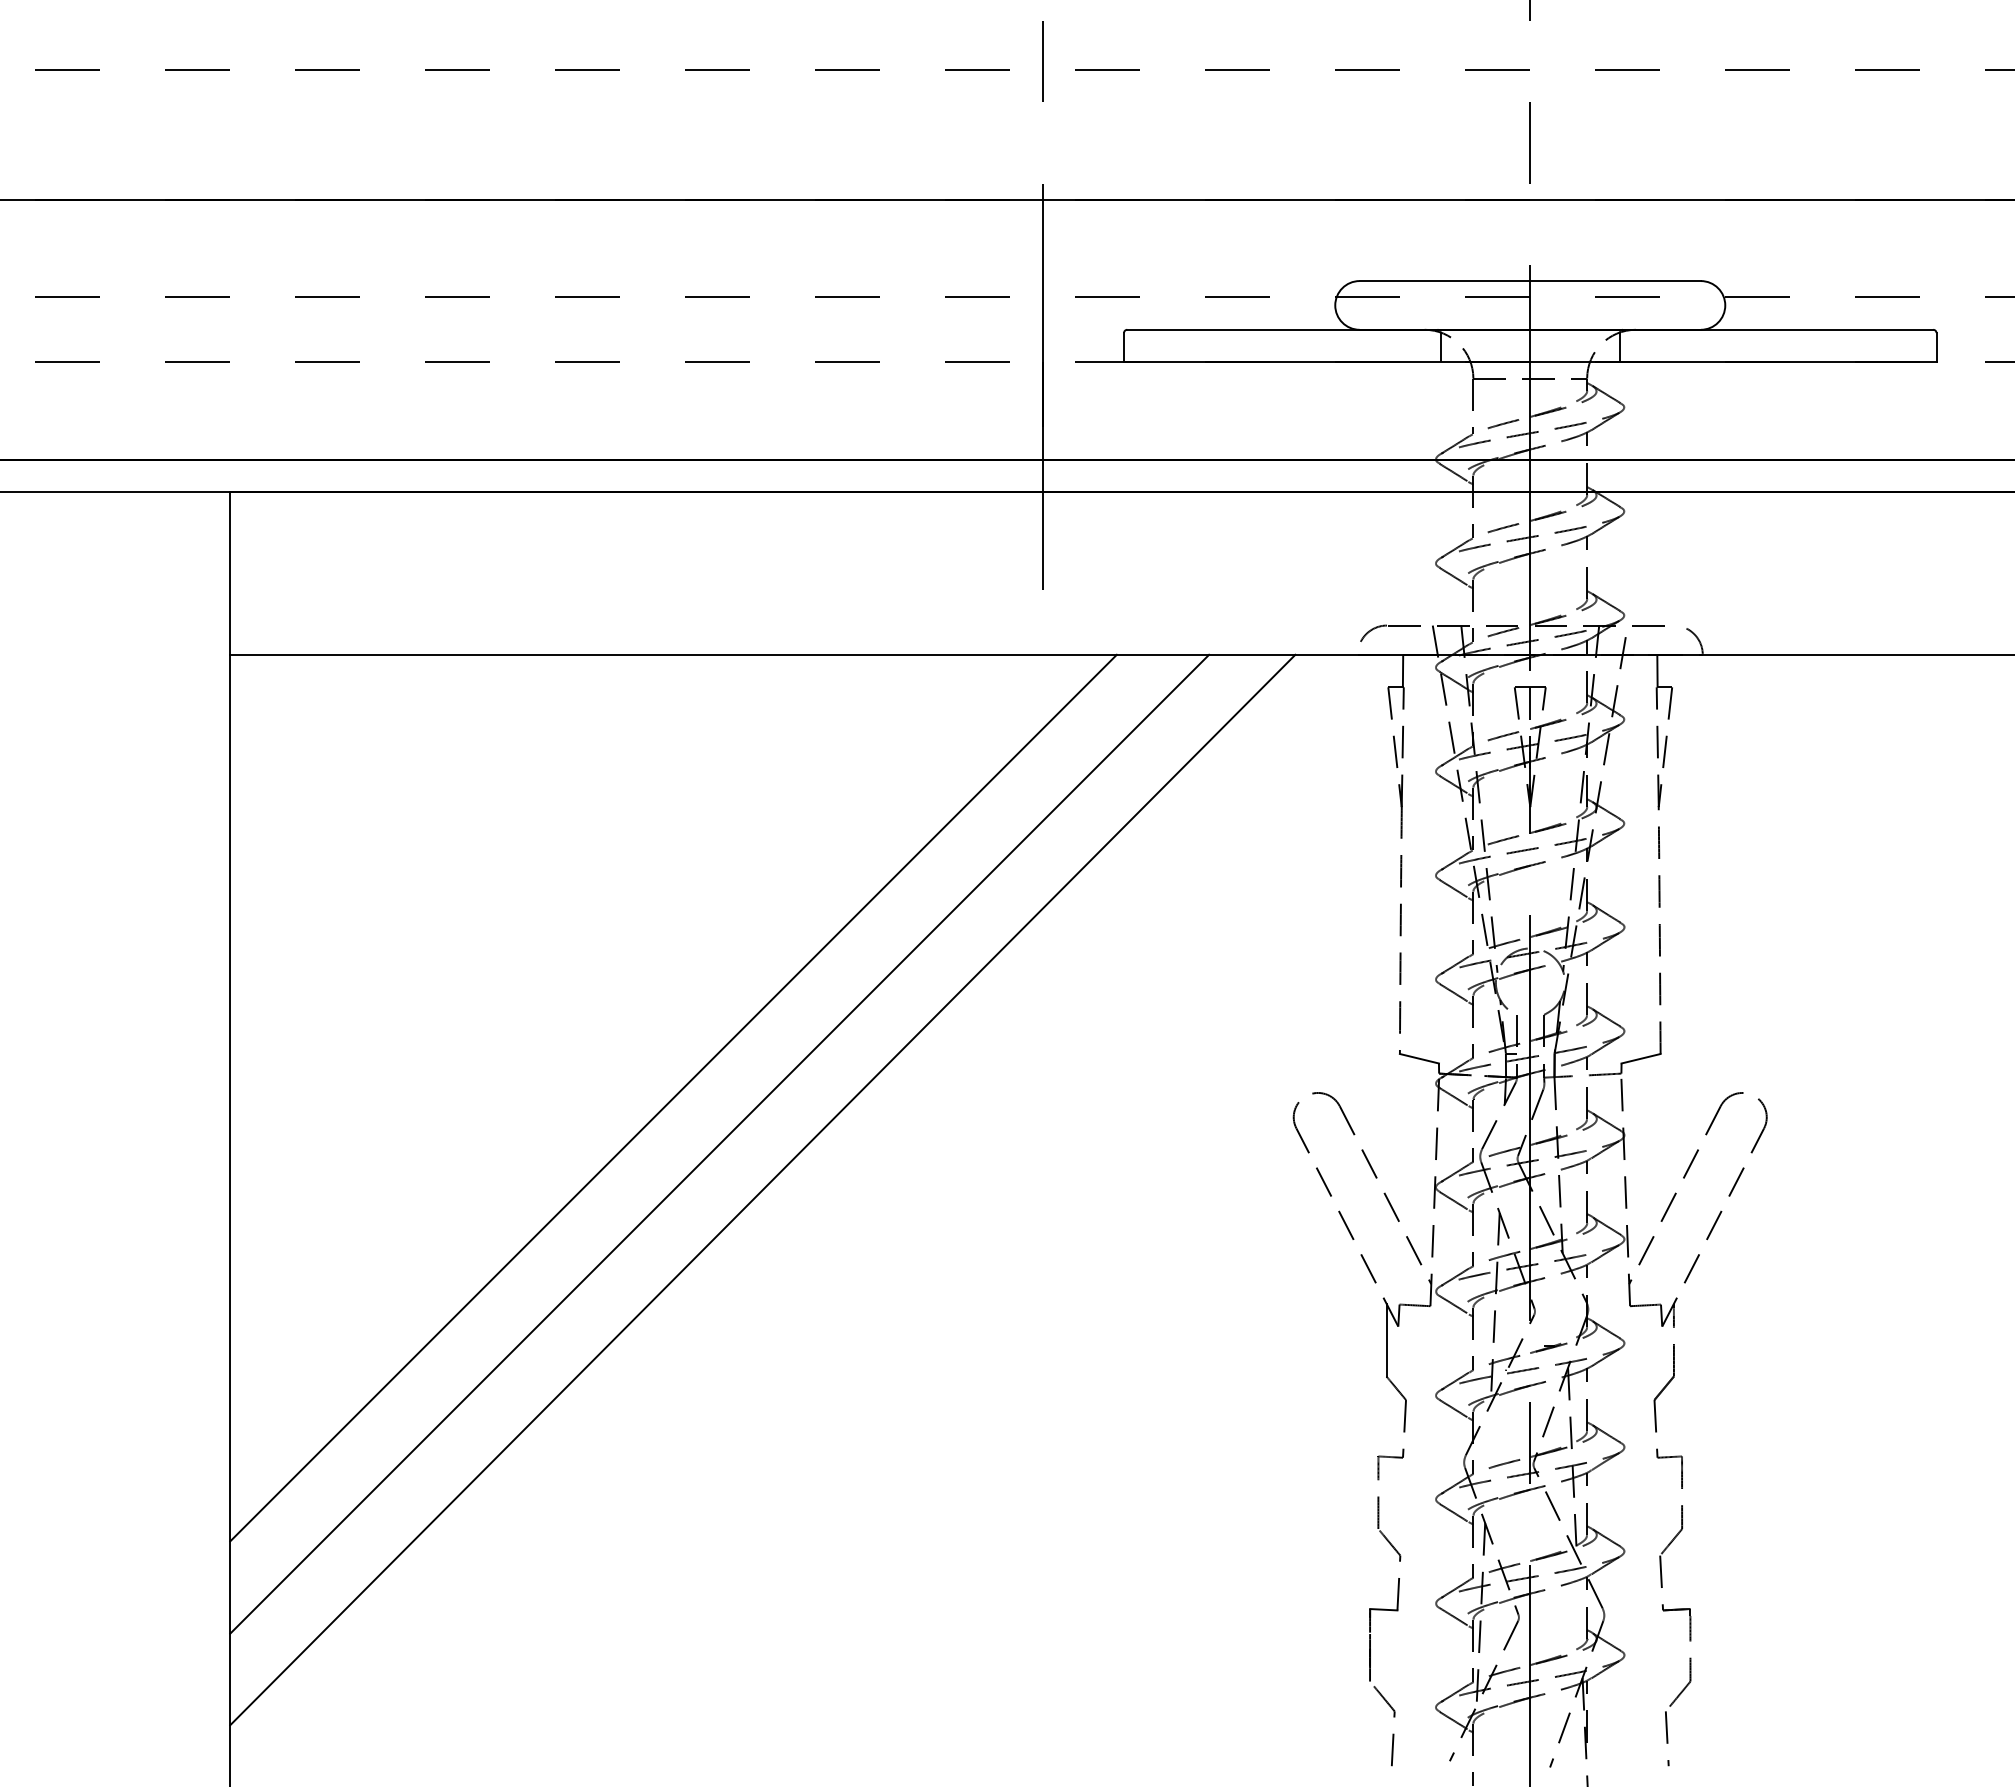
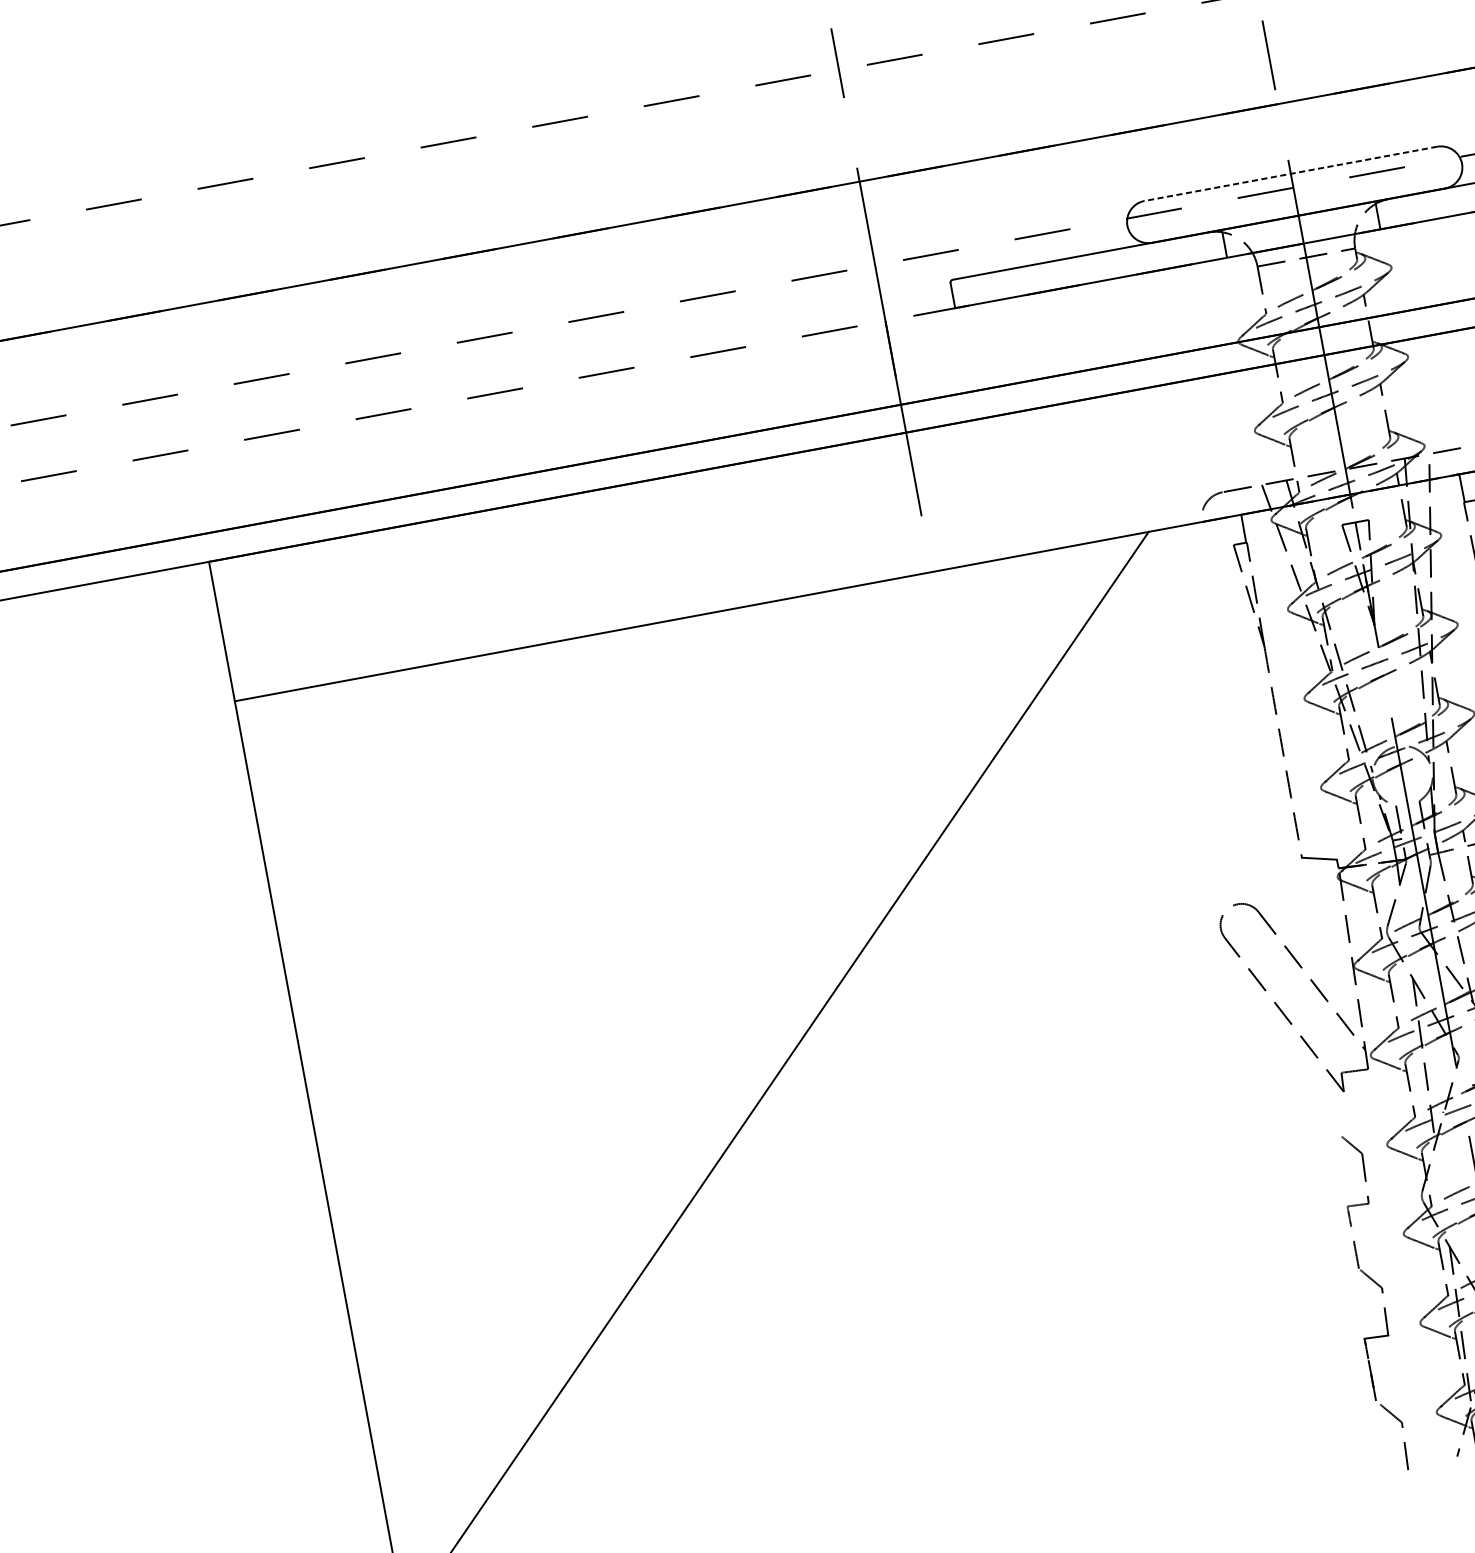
line: (1530, 281) -> (1291, 174), solid -> dashed
line: (673, 1097) -> (685, 1010), removed
line: (719, 1143) -> (732, 1042), removed
line: (1386, 1339) -> (1335, 1104), removed

